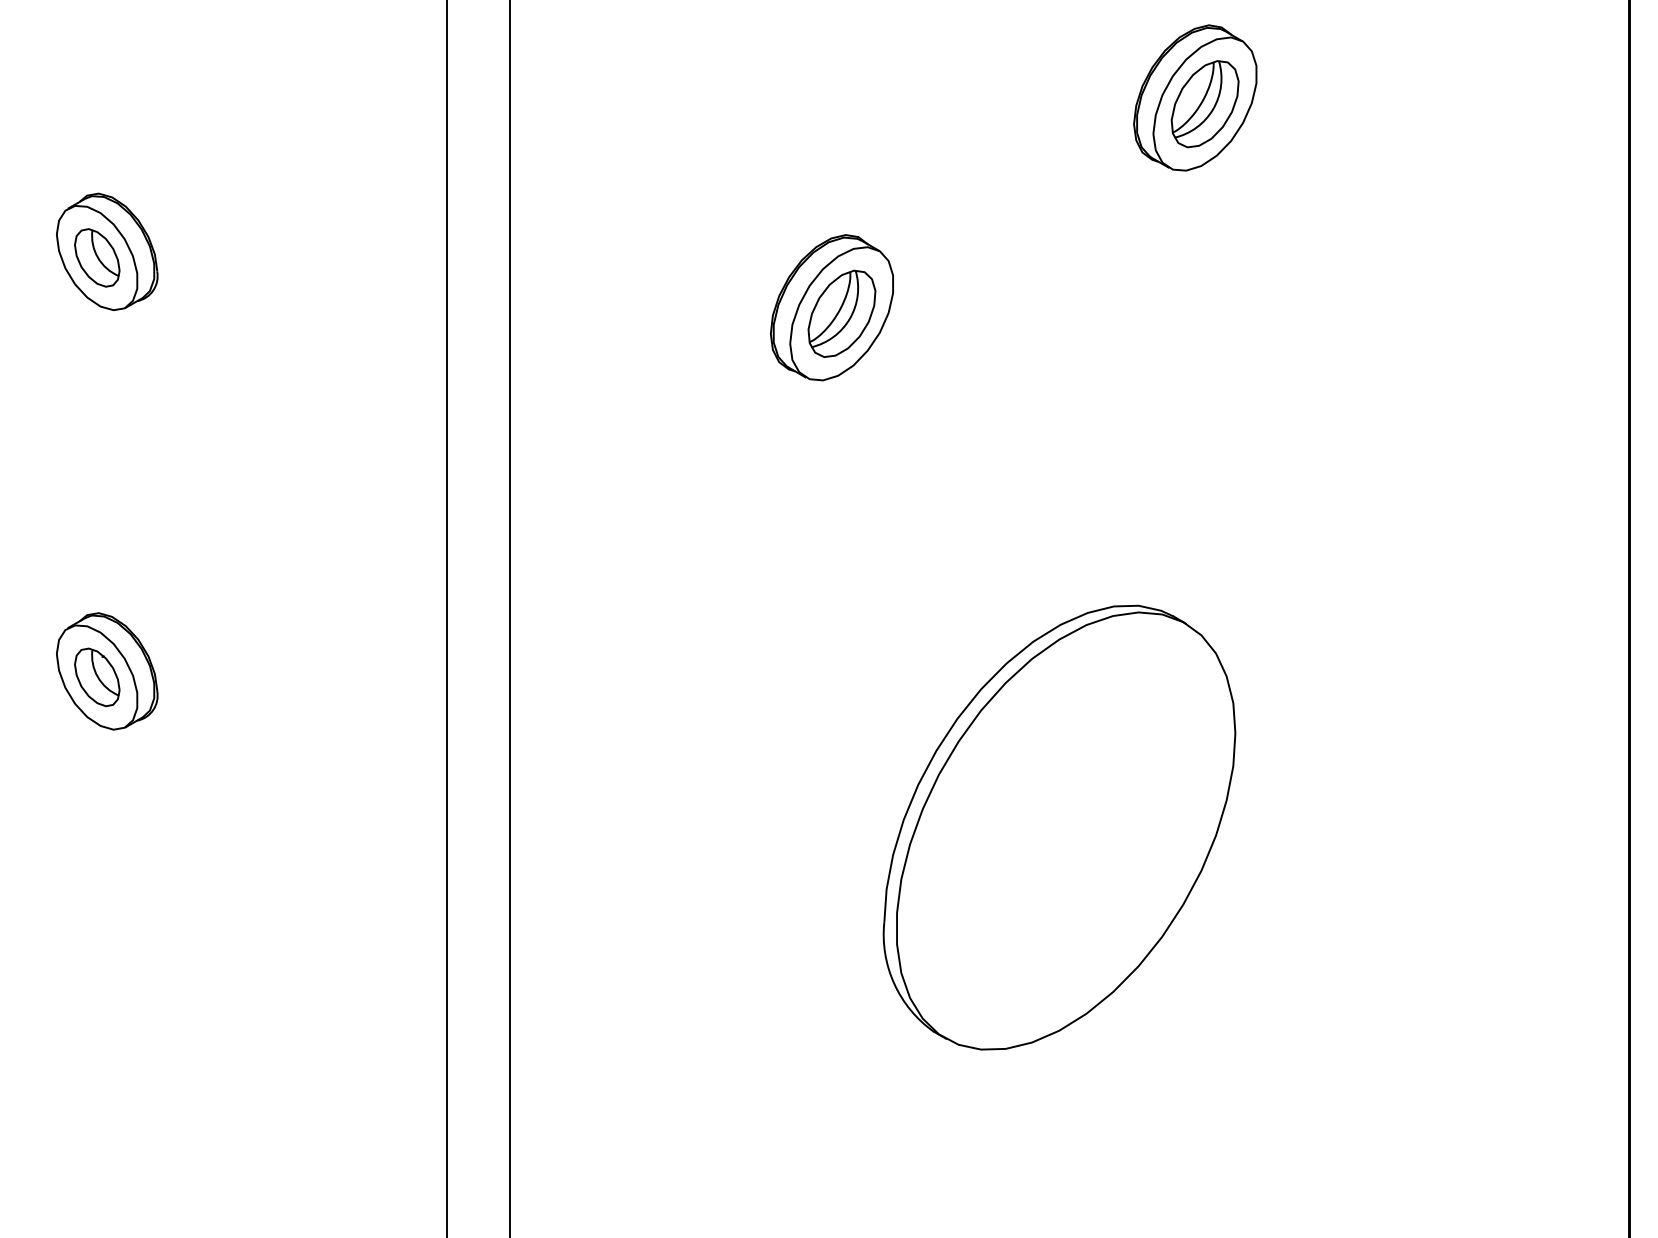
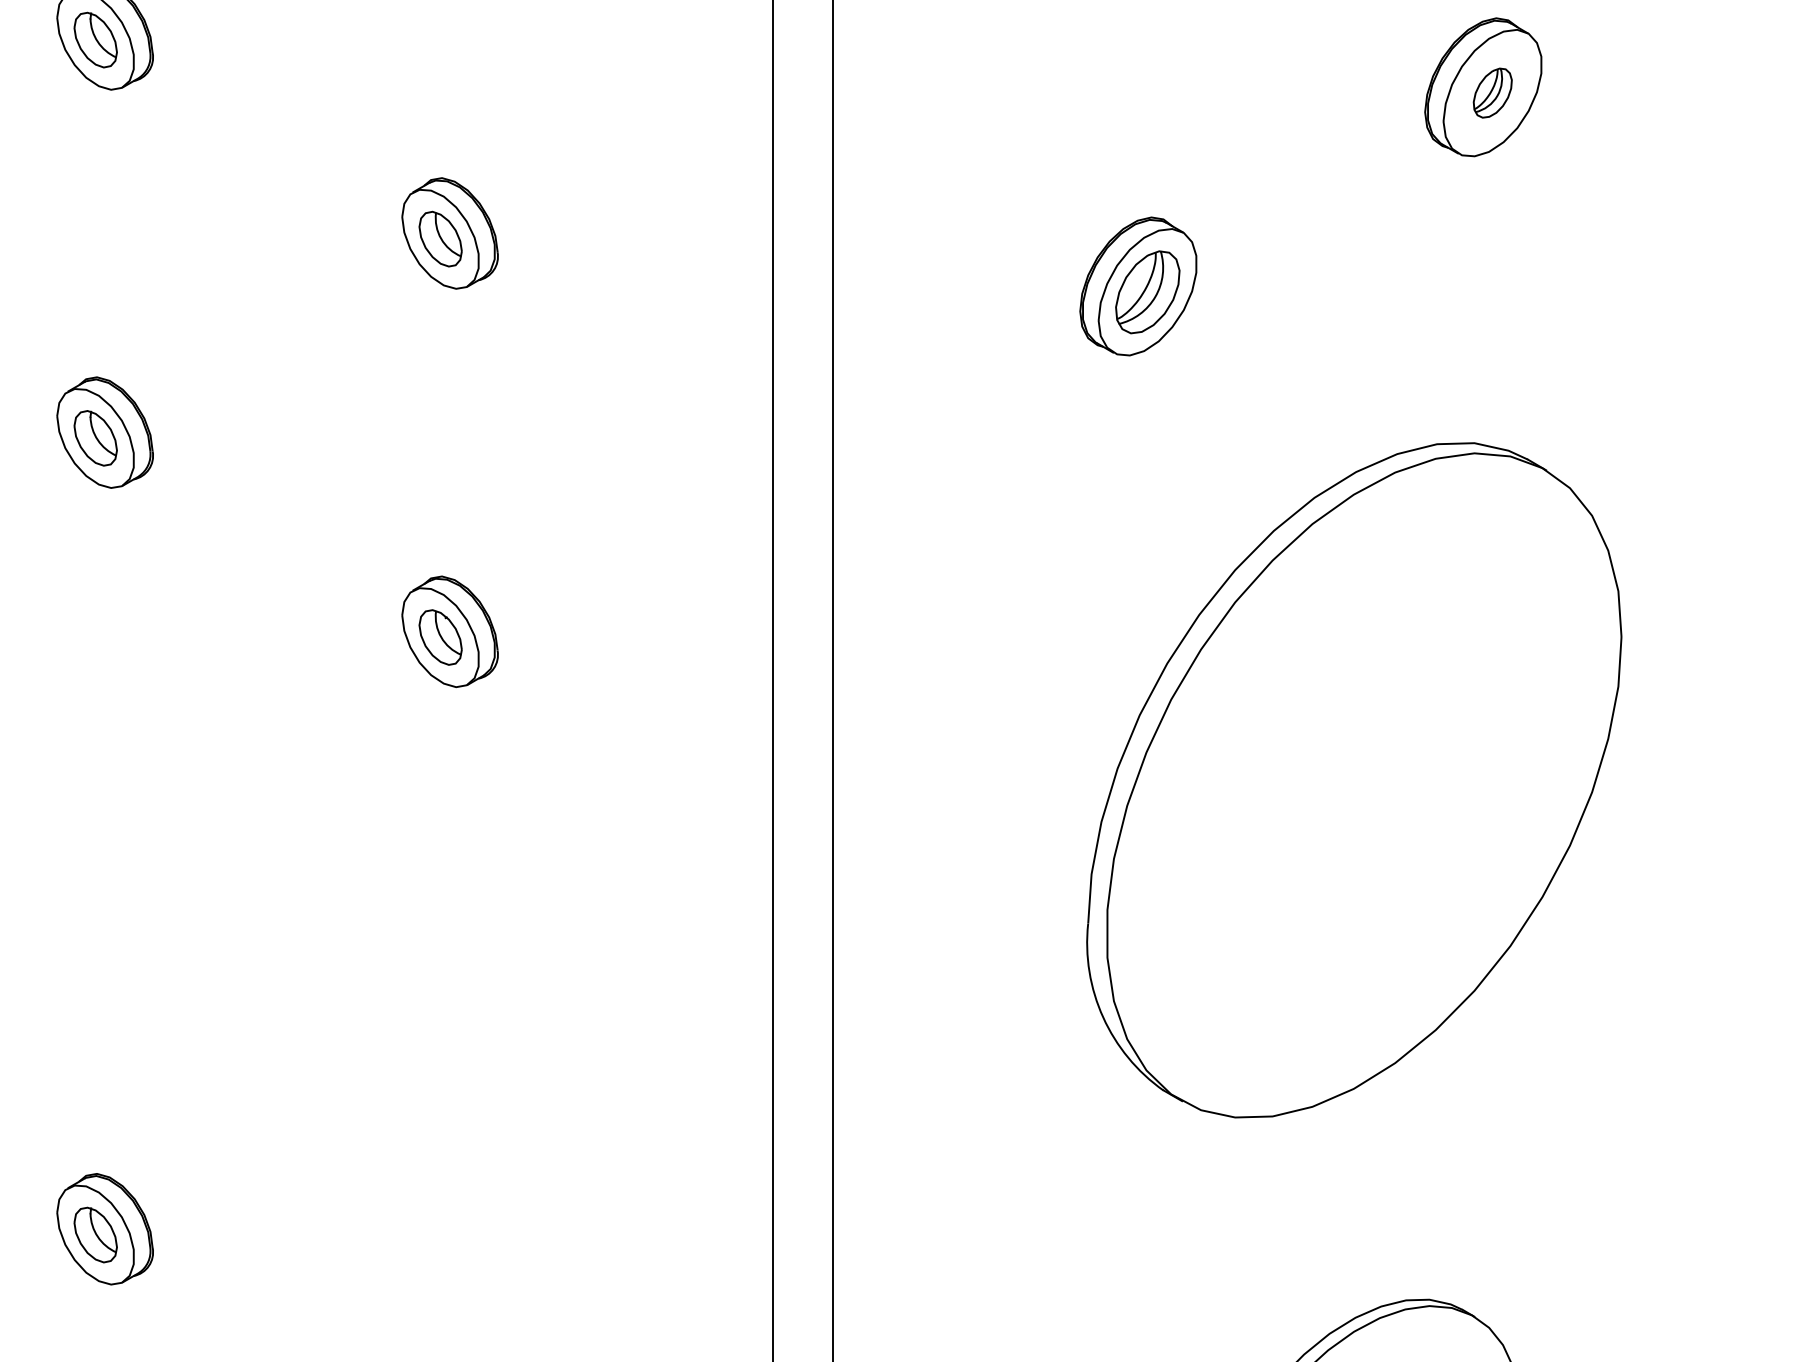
part: (1204, 103) -> (1492, 92), size x0.6
part: (1059, 826) -> (1354, 779), size x1.6

